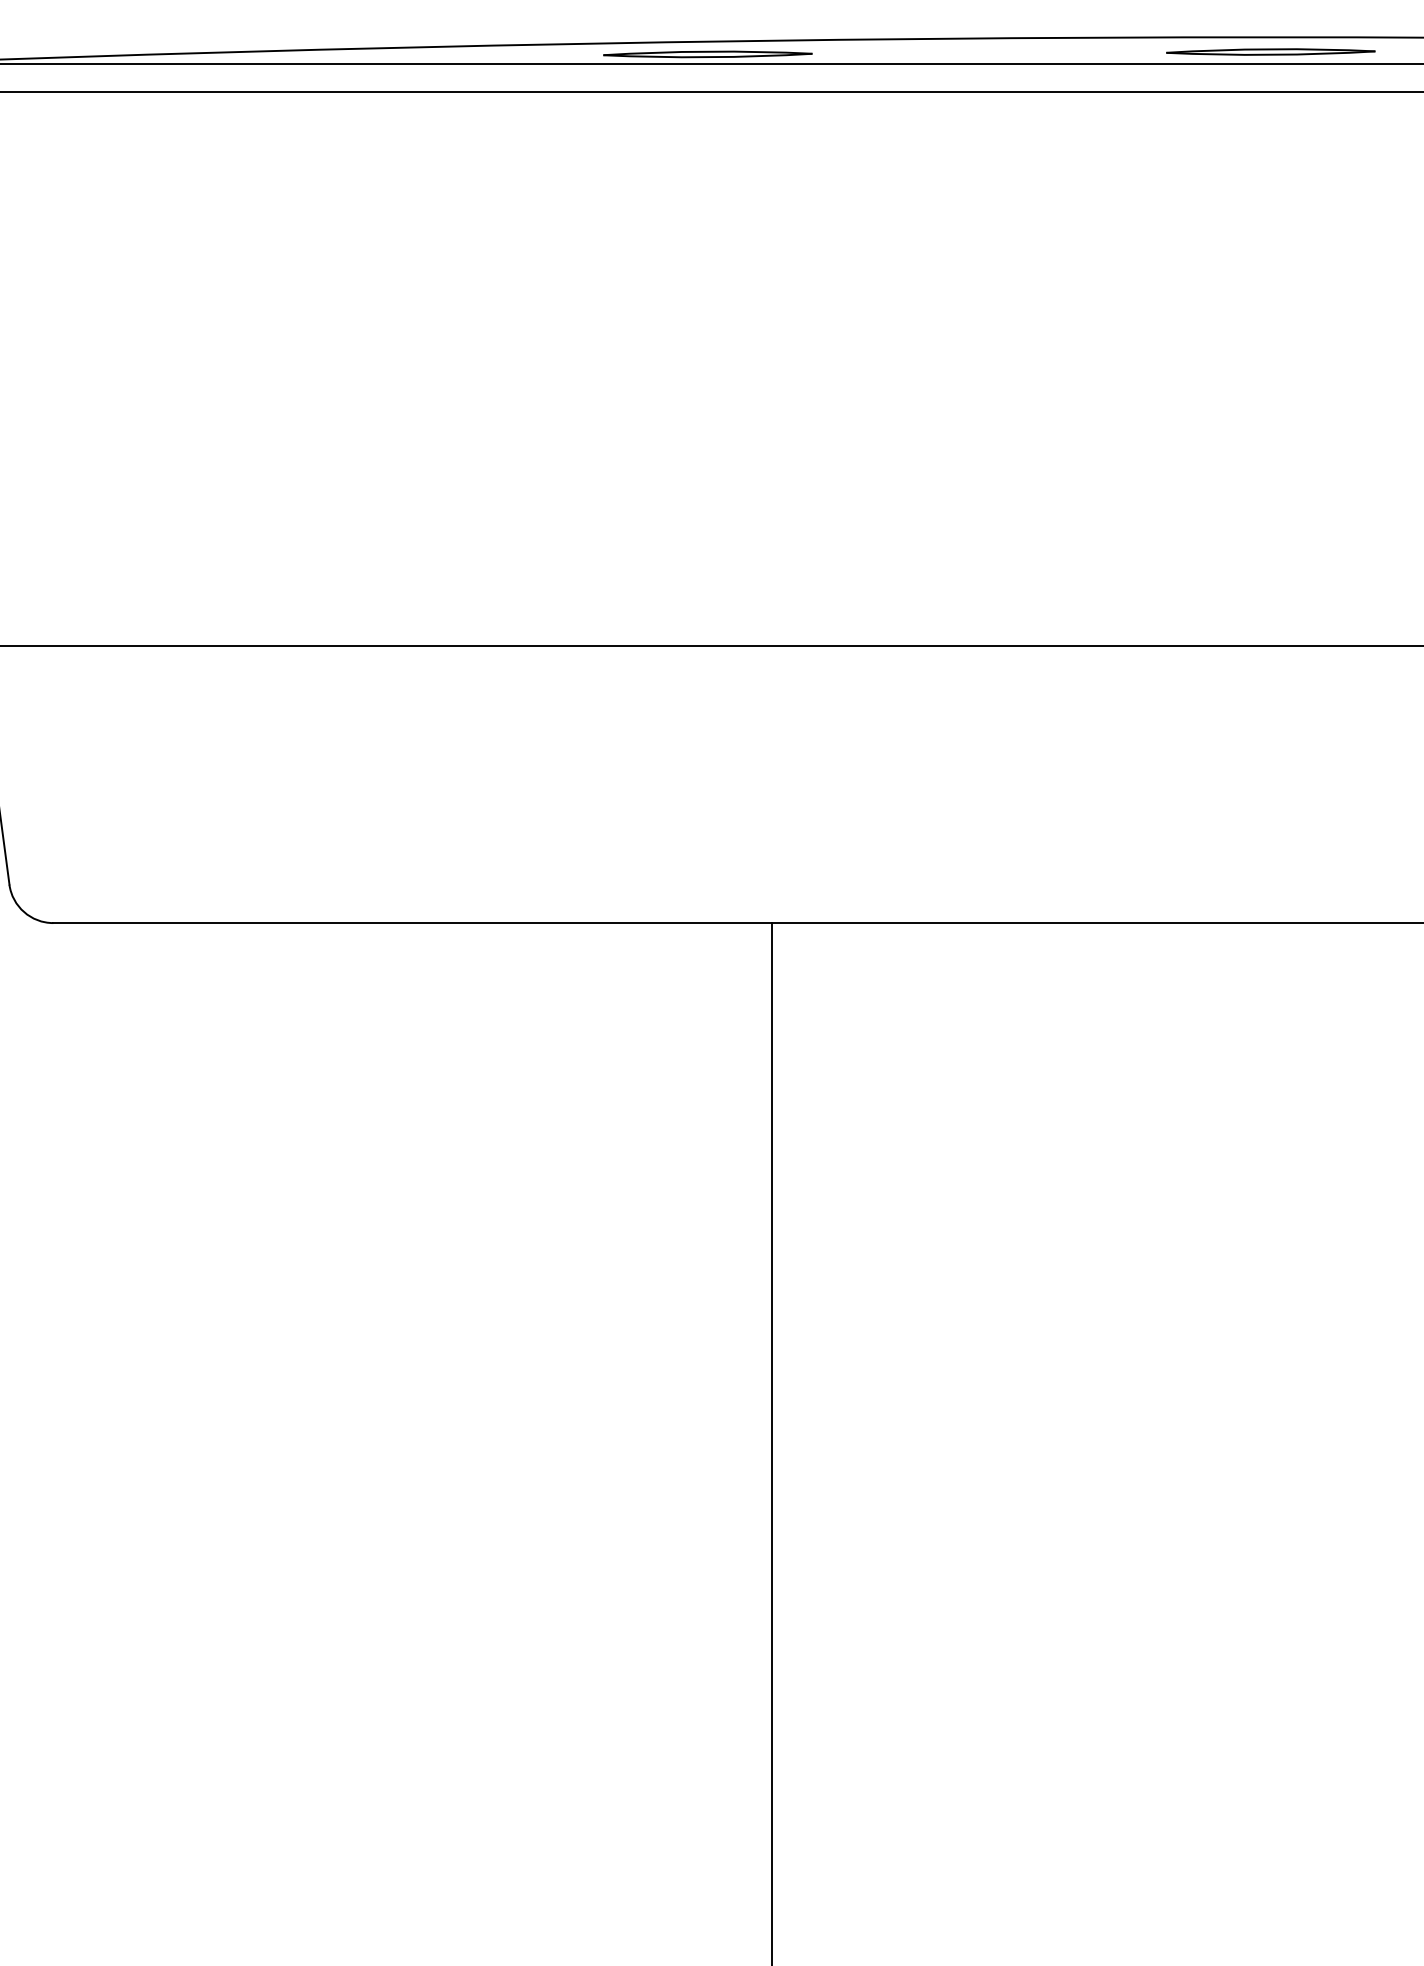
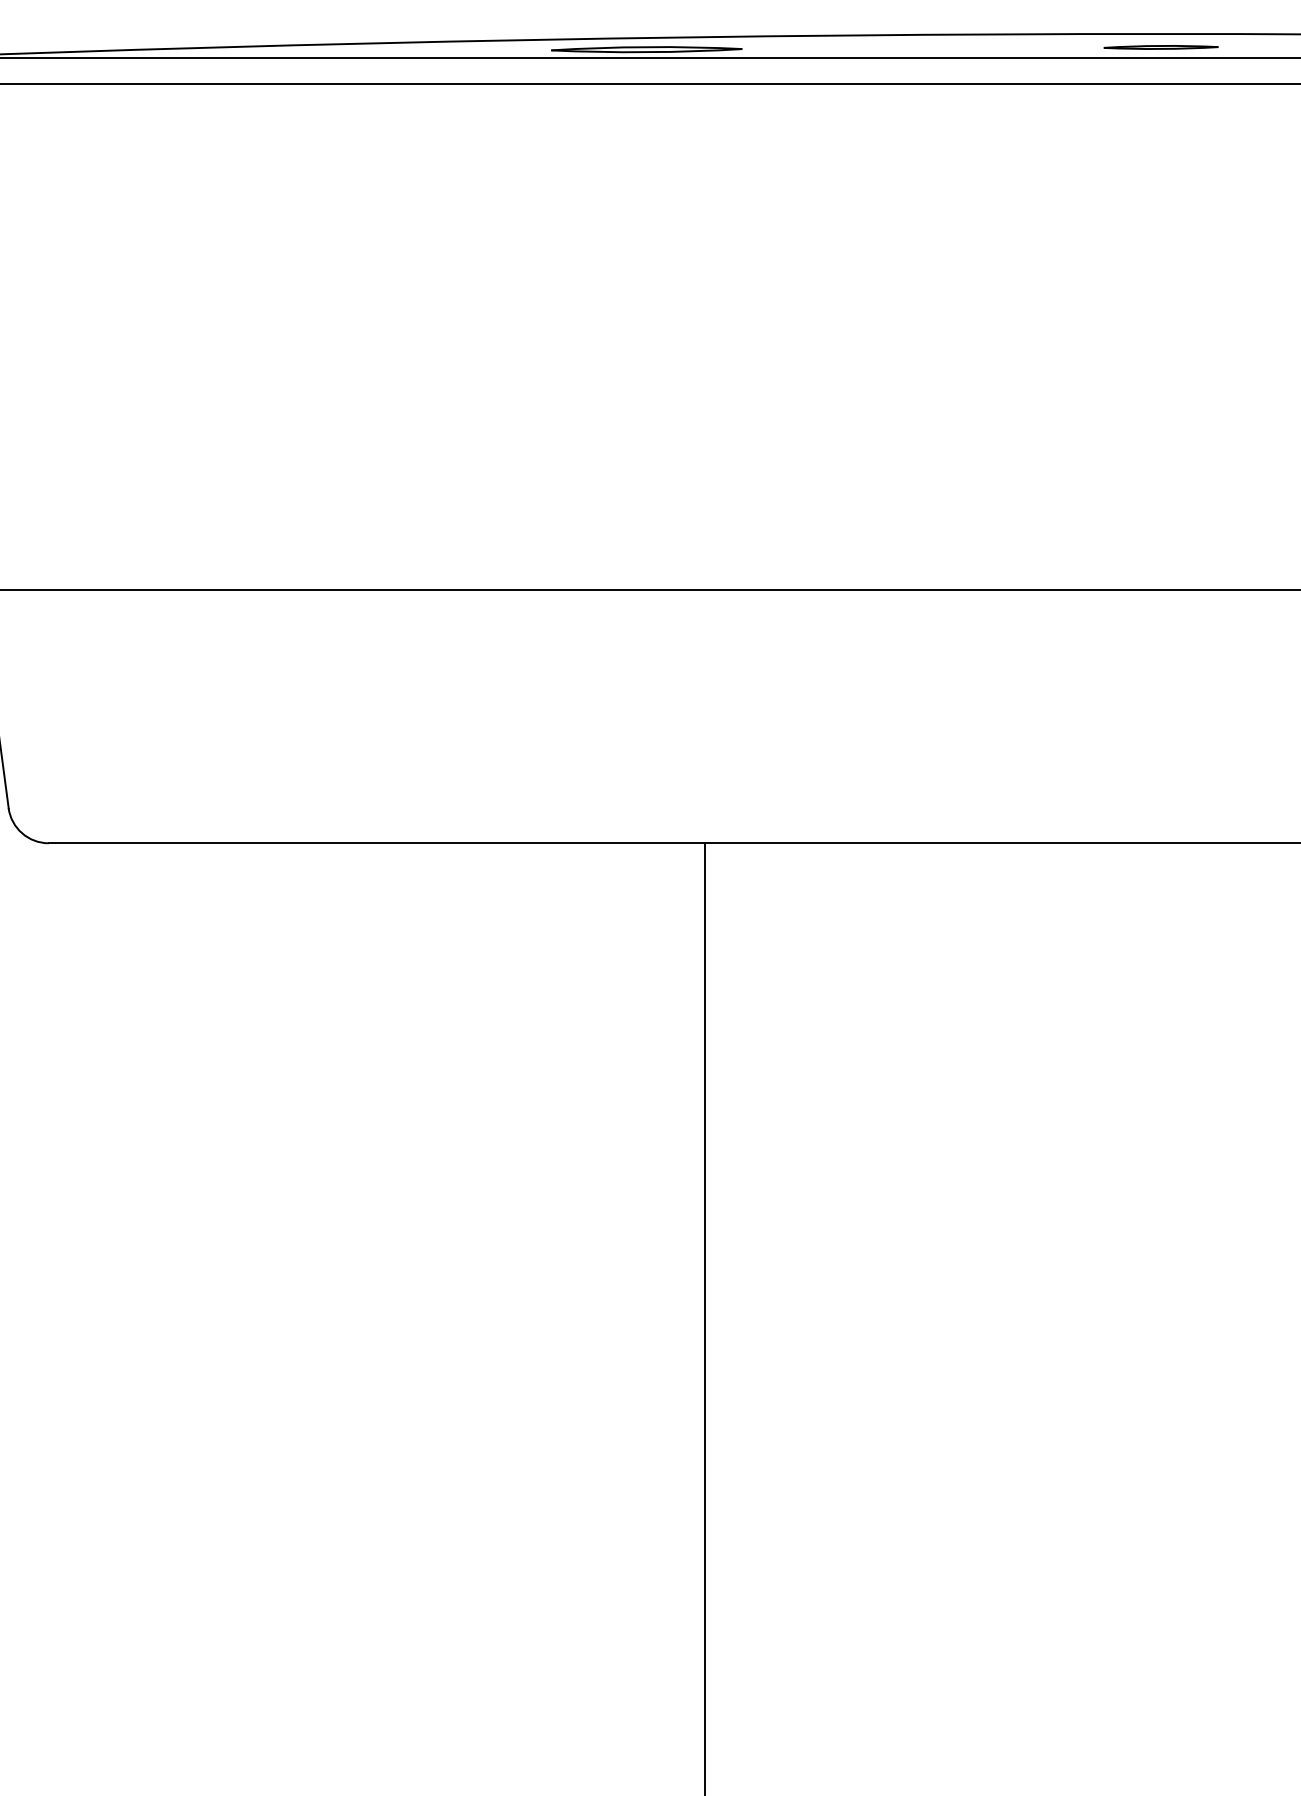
part: (1270, 51) -> (1160, 46), size x0.6

